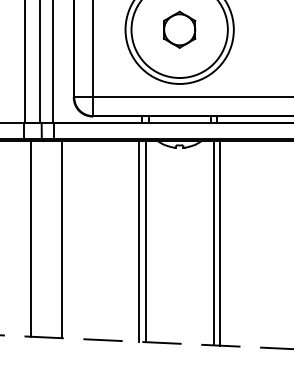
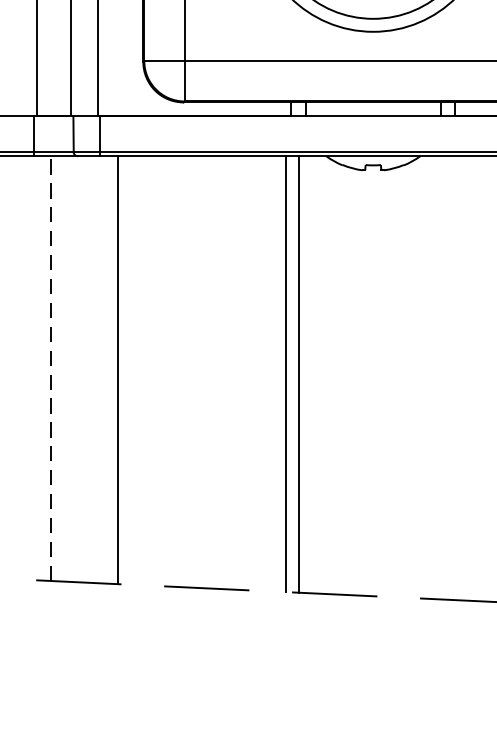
line: (31, 238) -> (51, 367), solid -> dashed
line: (213, 243) -> (446, 378), removed
line: (219, 243) -> (459, 378), removed

